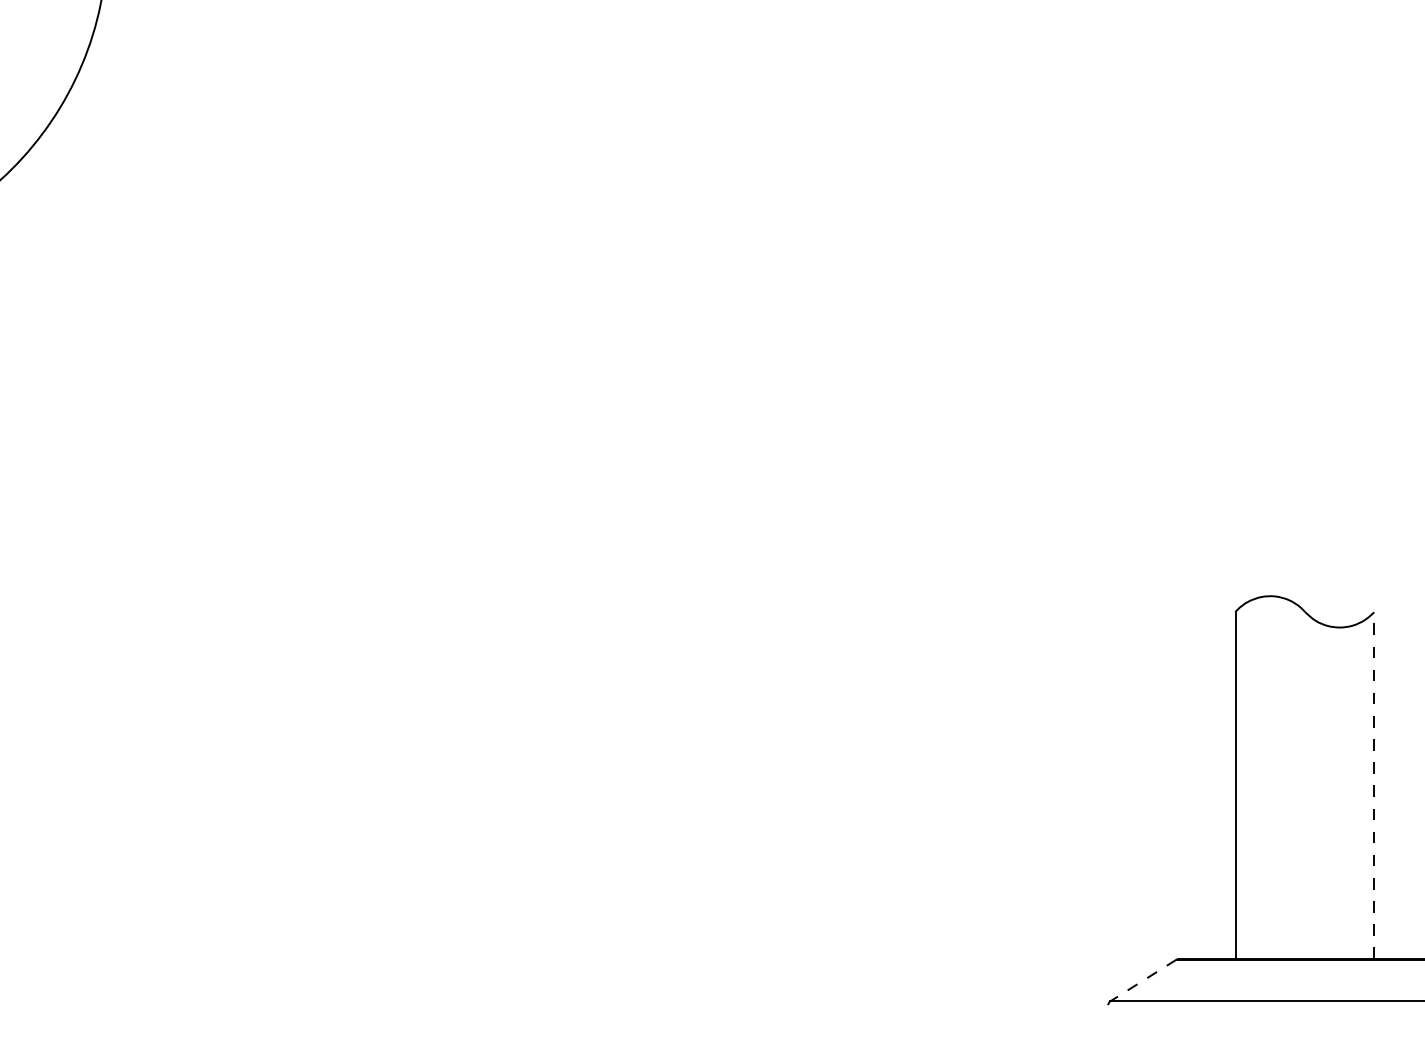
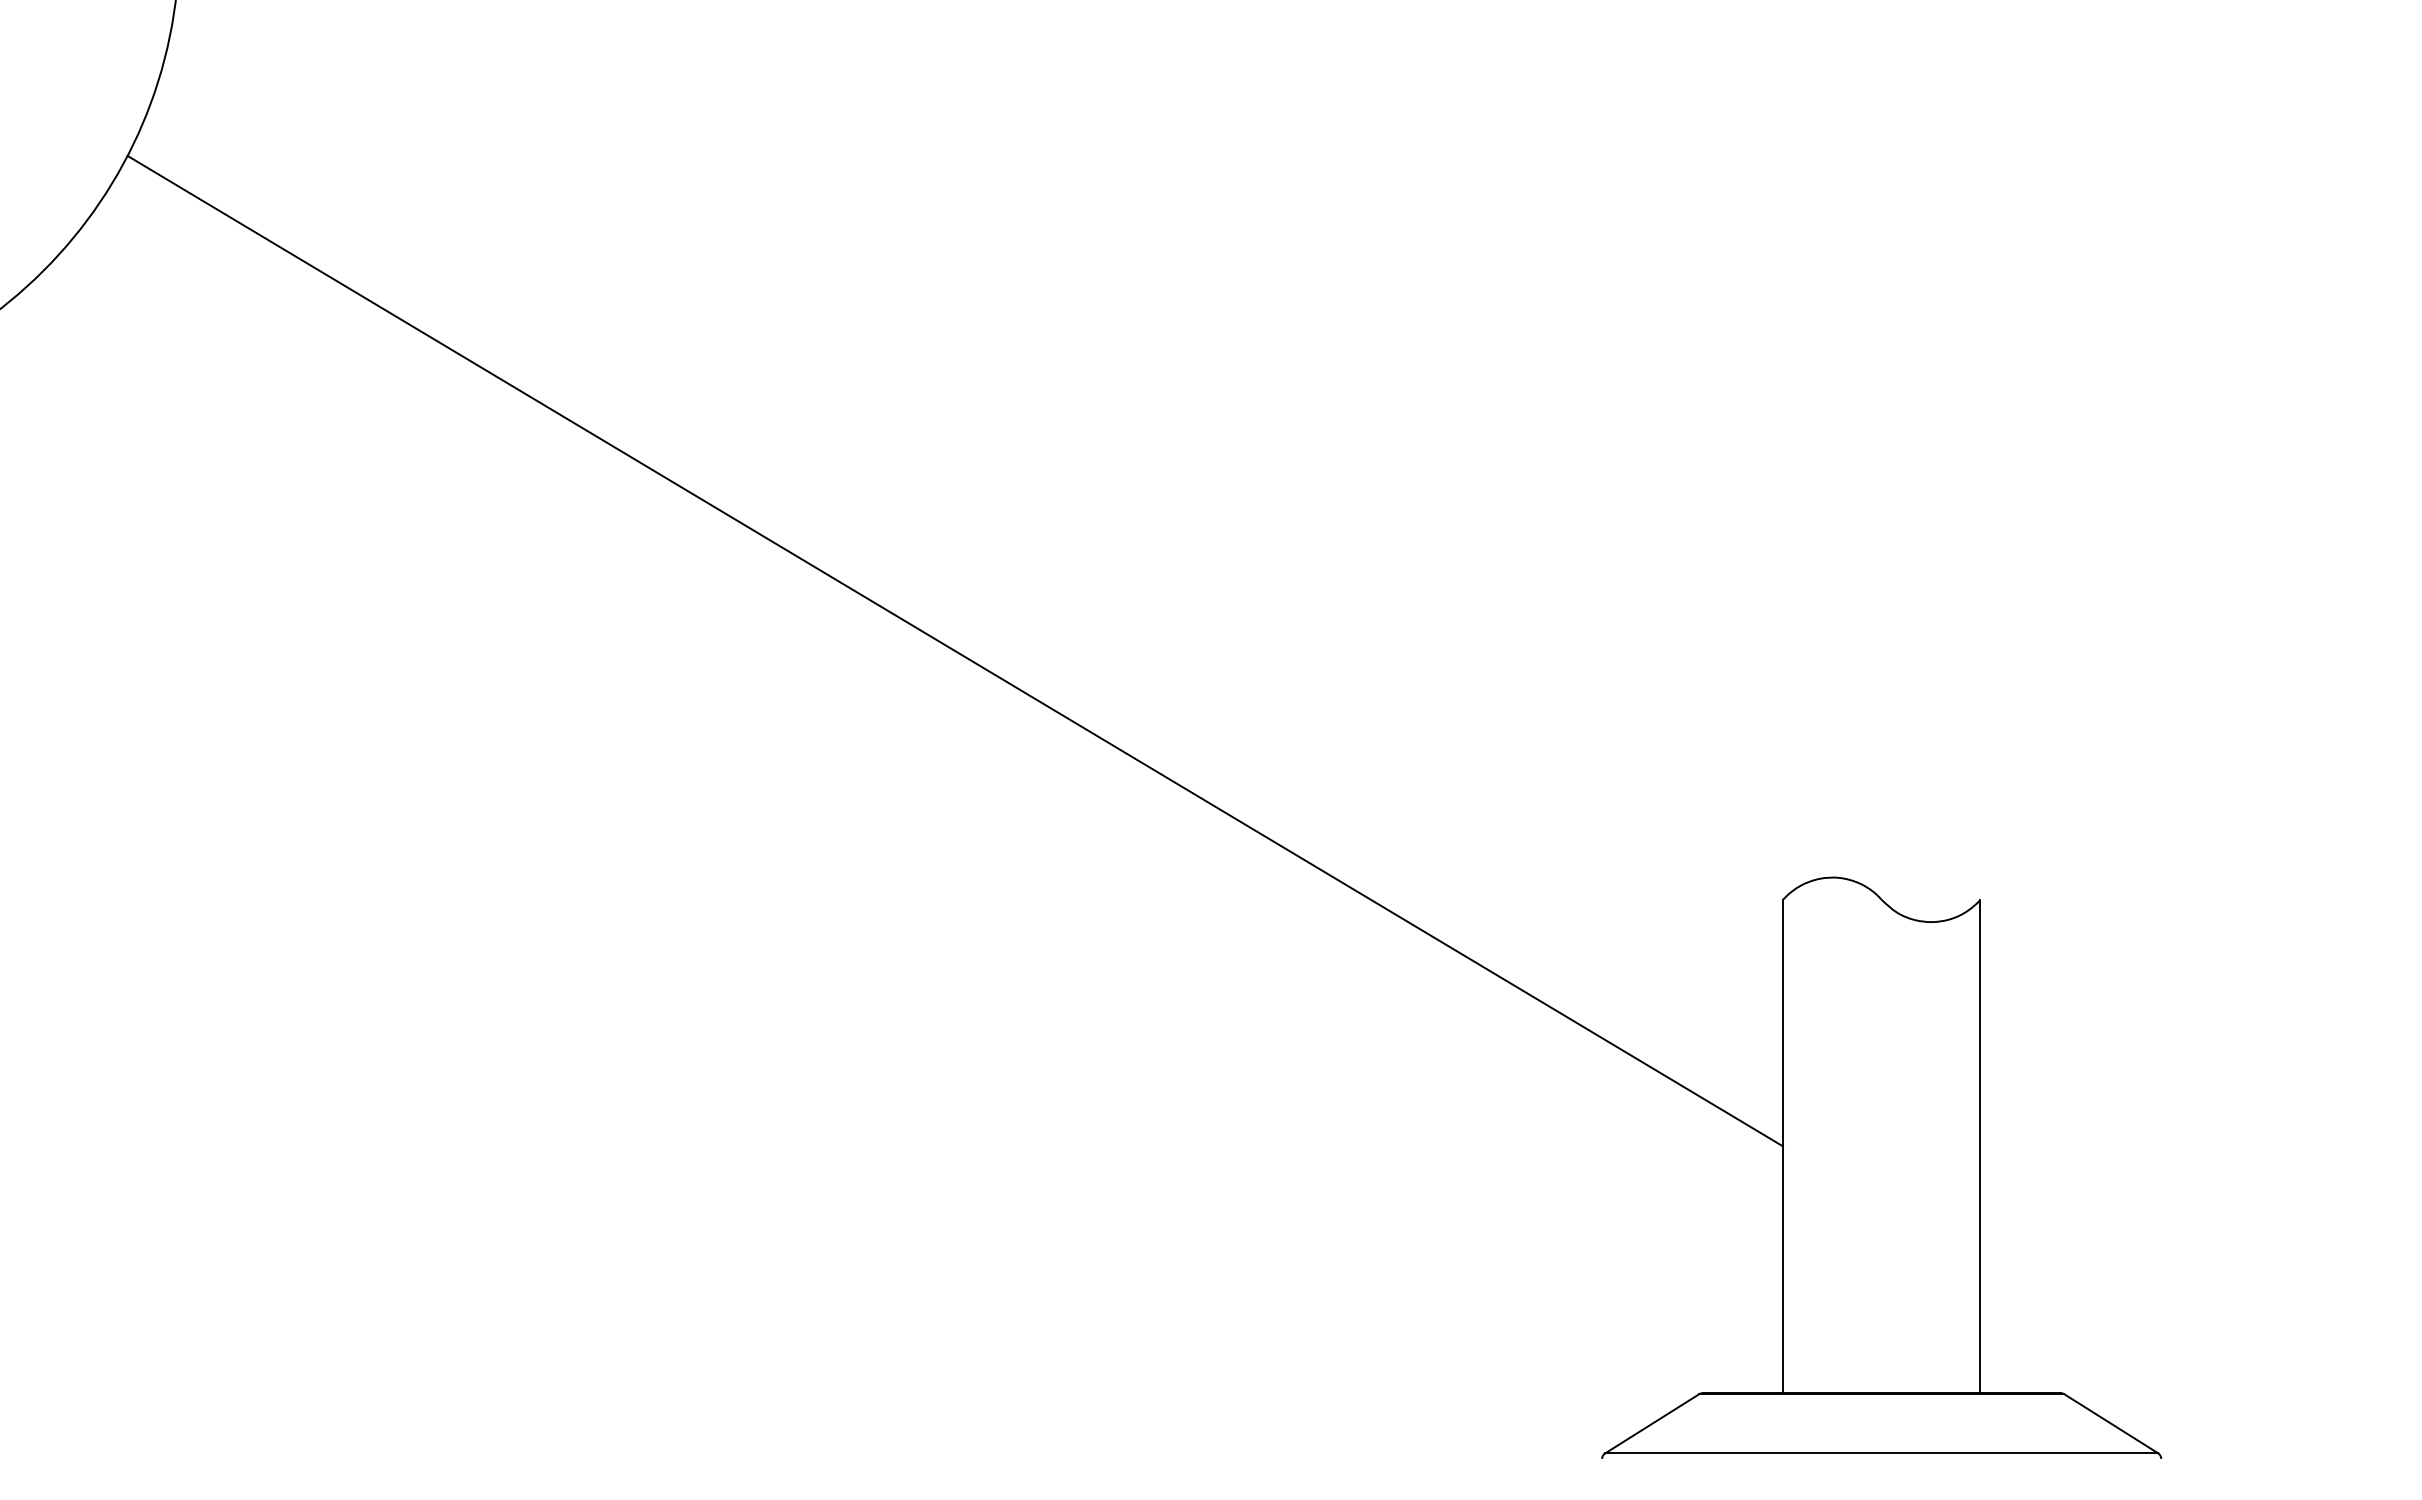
line: (653, 436) -> (955, 650), added
line: (1374, 785) -> (1980, 1146), dashed -> solid
line: (1143, 980) -> (1652, 1423), dashed -> solid

